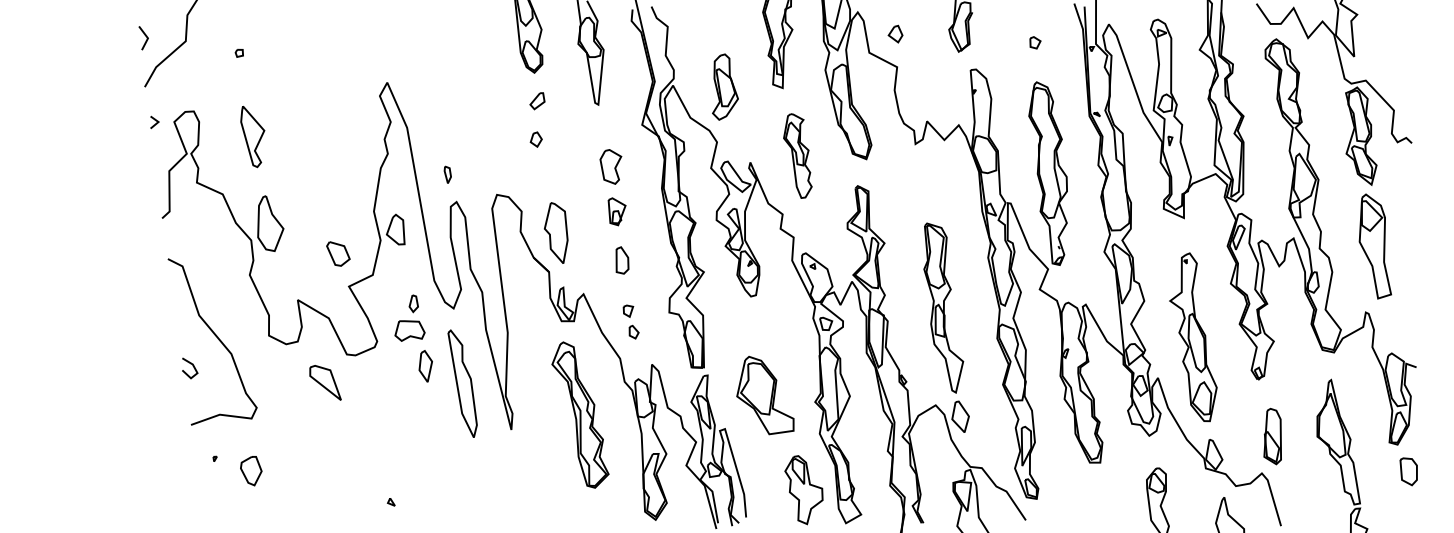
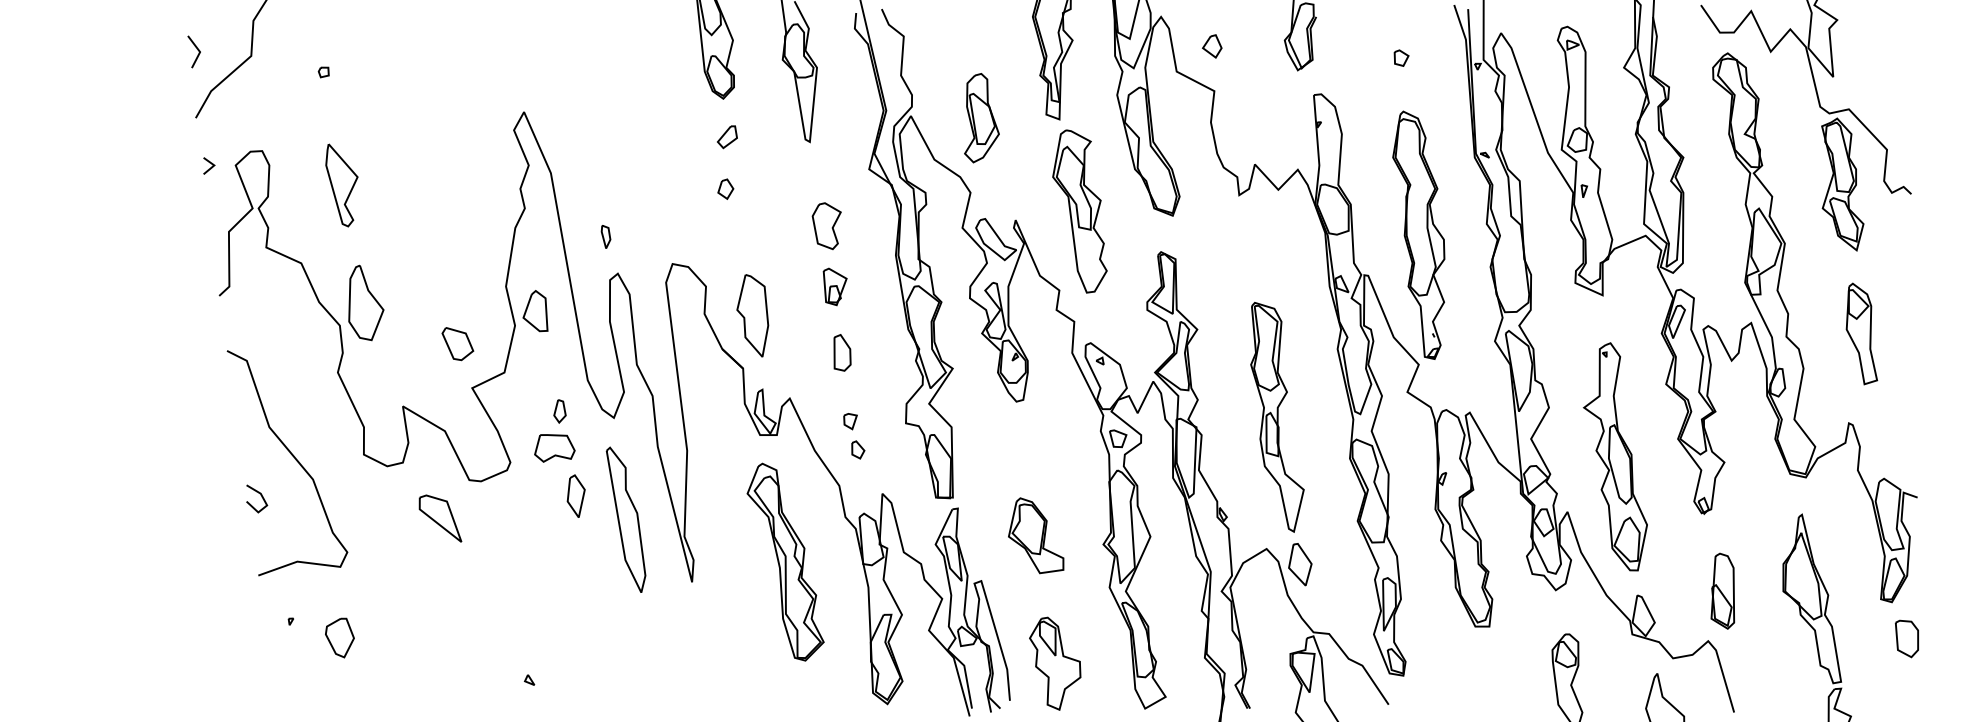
part: (797, 156) -> (1079, 211), size x1.43
part: (1375, 246) -> (1861, 333), size x0.71
part: (765, 395) -> (1036, 535), size x0.71
part: (804, 489) -> (1055, 663), moved

